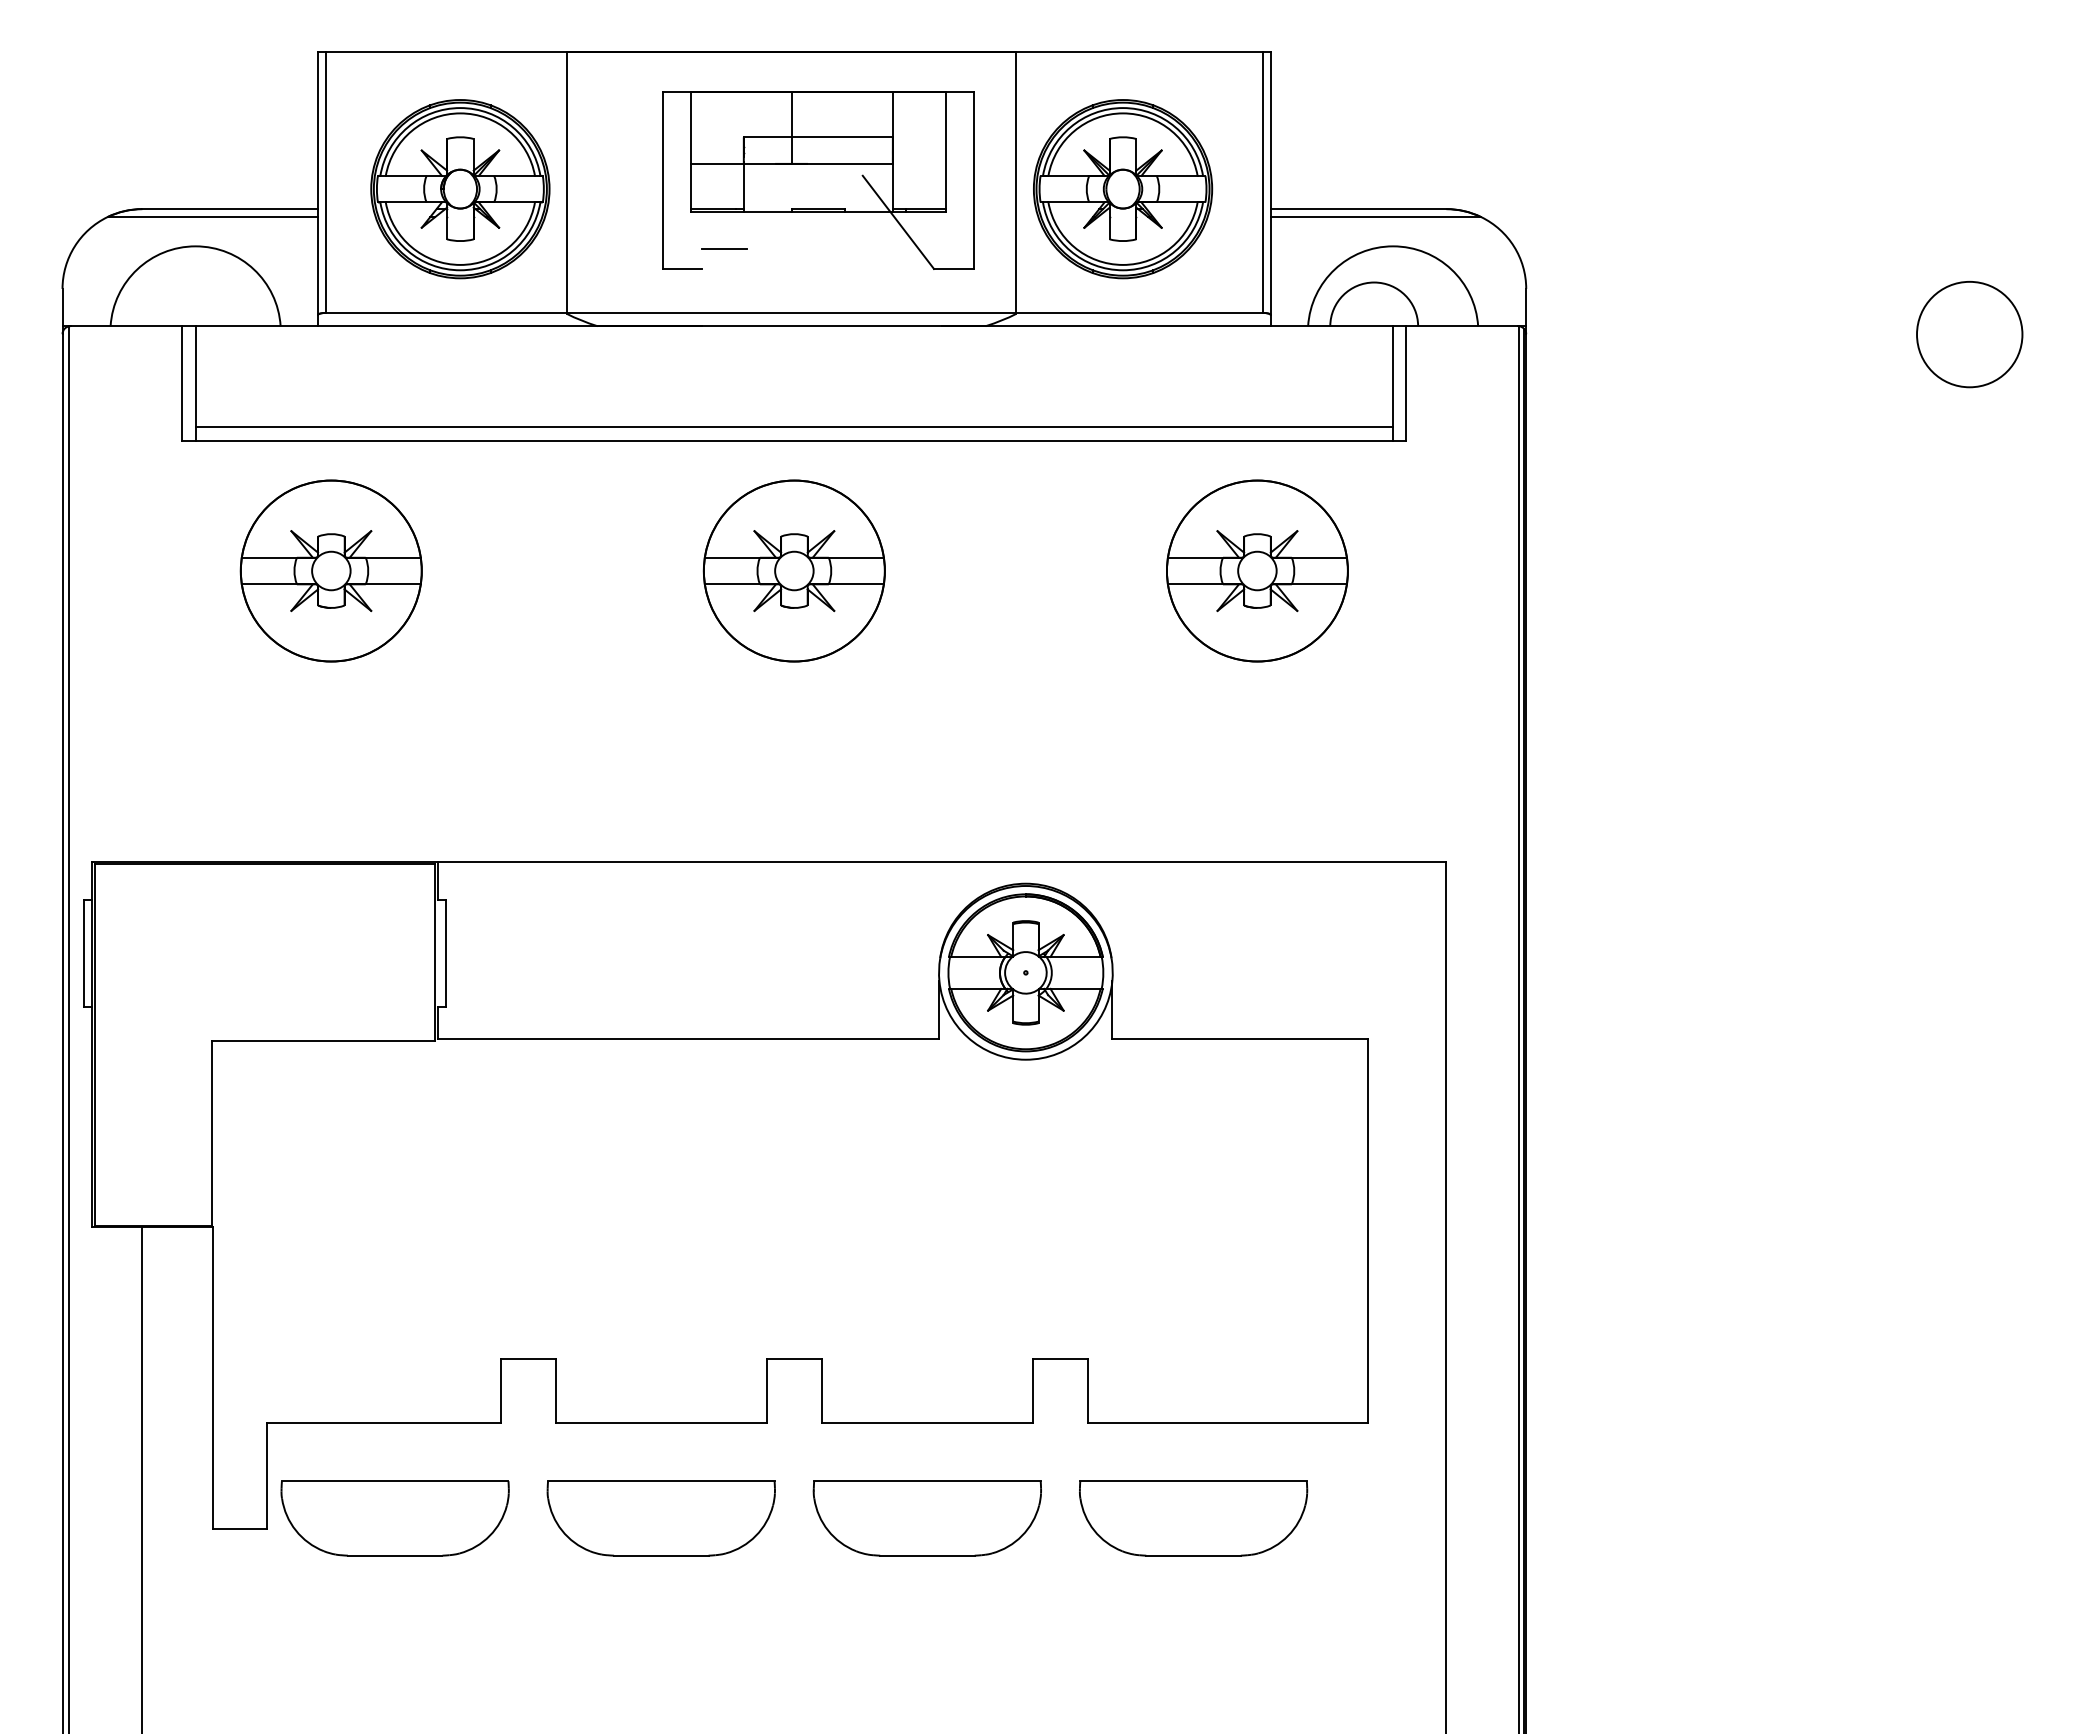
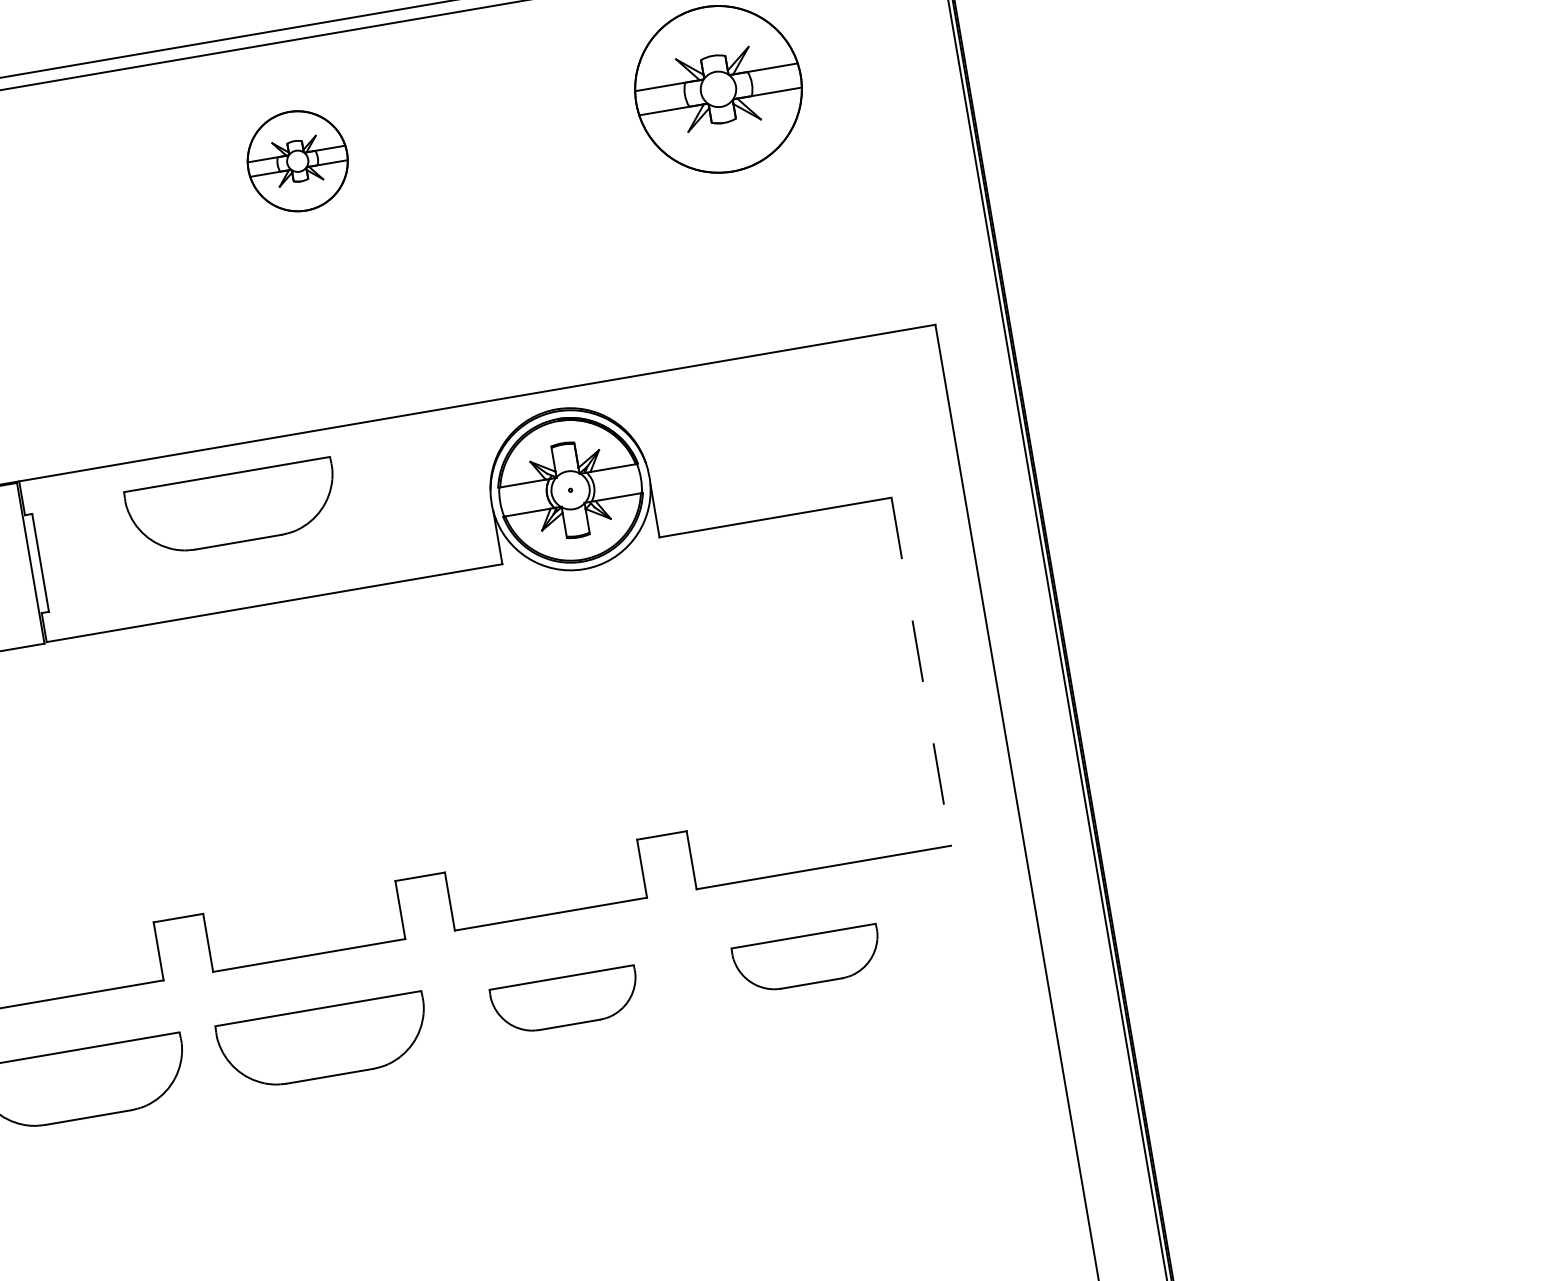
part: (793, 570) -> (297, 160), size x0.6
part: (660, 930) -> (232, 508), added
line: (1367, 1231) -> (921, 672), solid -> dashed
part: (926, 1518) -> (565, 1001), size x0.7
part: (1193, 1518) -> (807, 959), size x0.7

